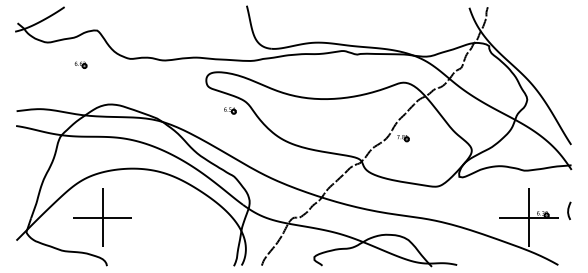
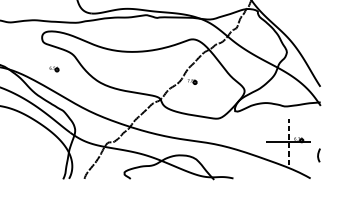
part: (230, 110) -> (54, 68), moved
curve: (569, 210) -> (319, 155), moved
line: (529, 217) -> (288, 142), solid -> dashed

